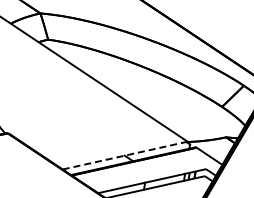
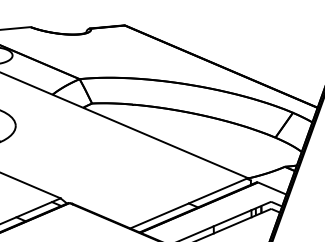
line: (125, 155) -> (189, 203), dashed -> solid

